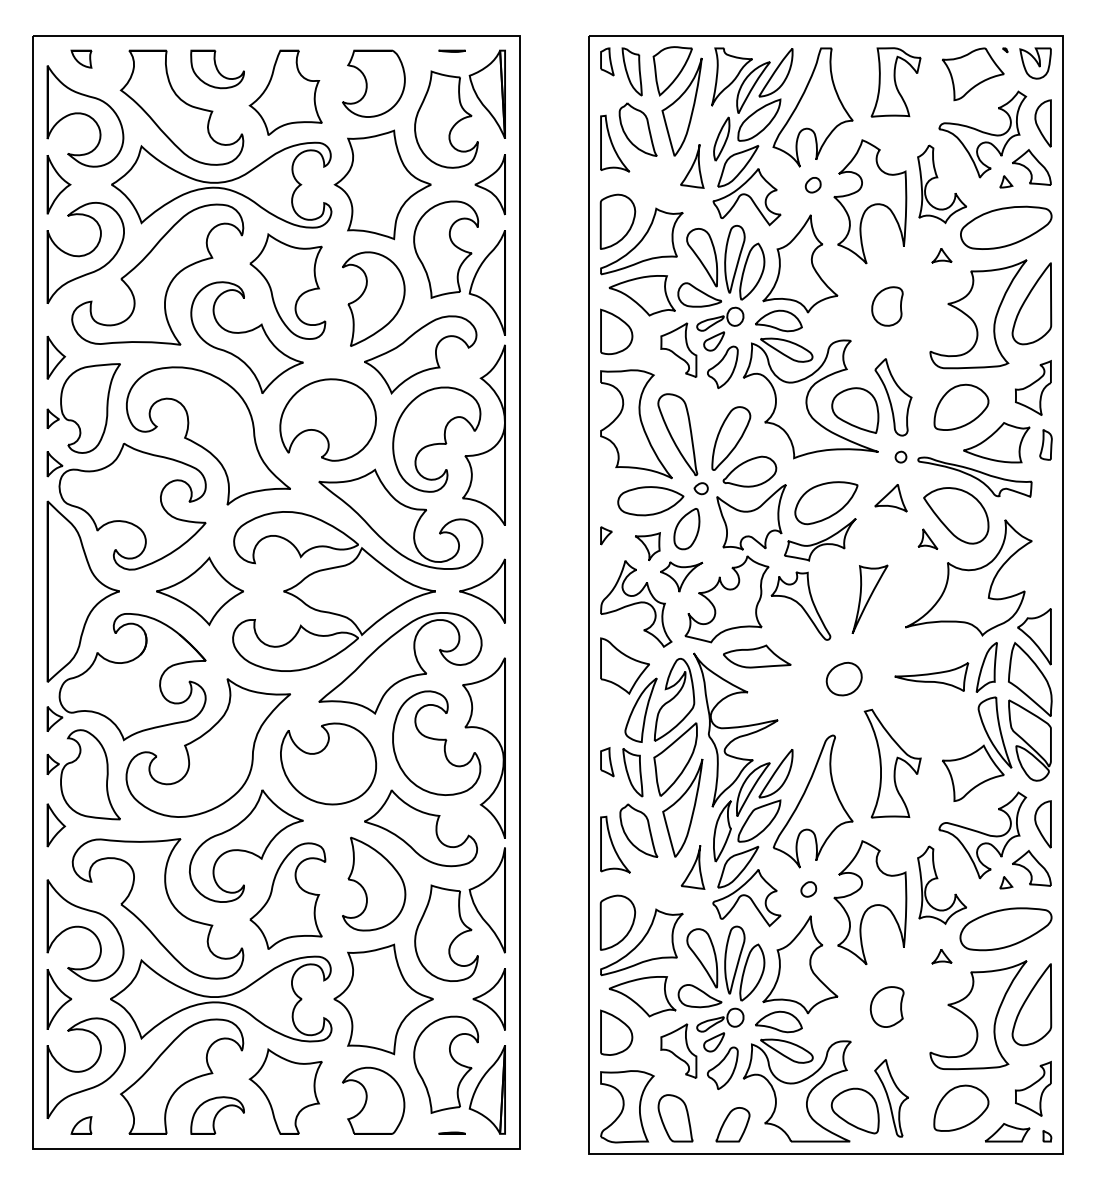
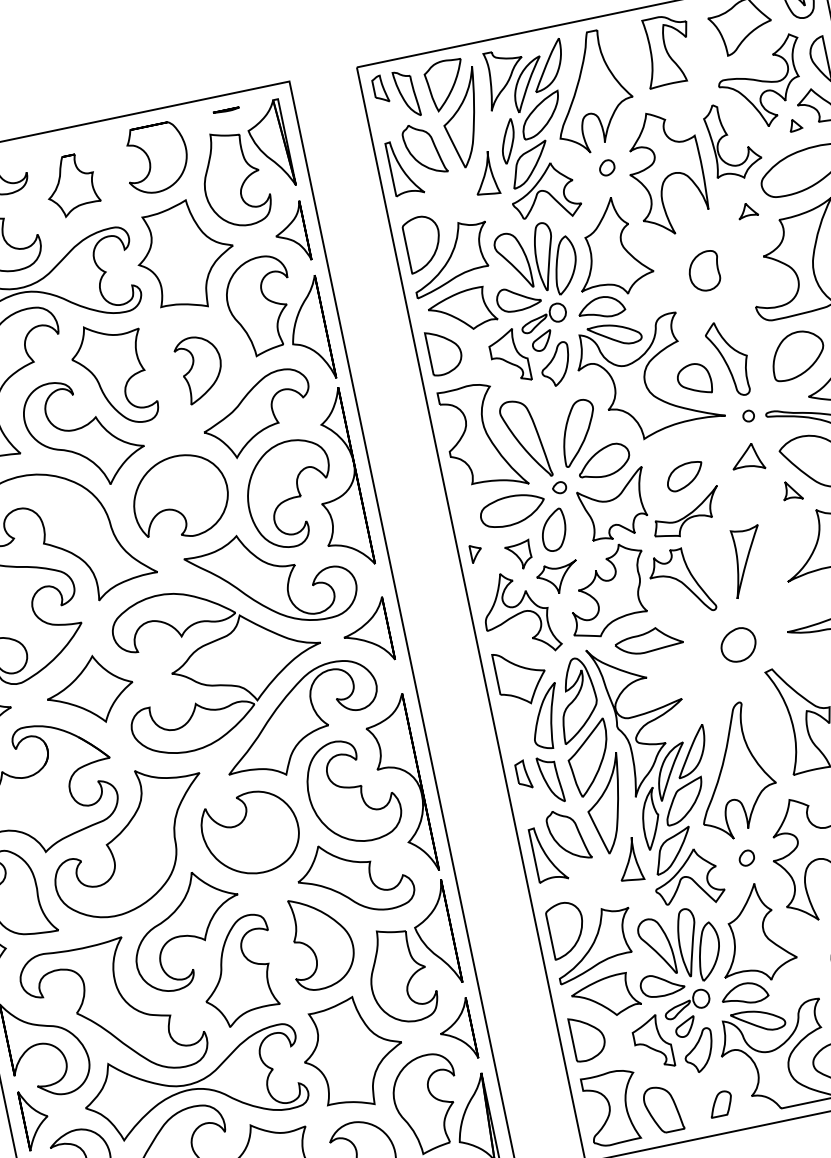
part: (285, 92) -> (71, 185), size x0.7
part: (373, 298) -> (199, 368), size x0.7
part: (855, 410) -> (694, 379), size x0.7
part: (826, 503) -> (685, 476), size x0.6
part: (732, 1124) -> (720, 1103), size x0.7

